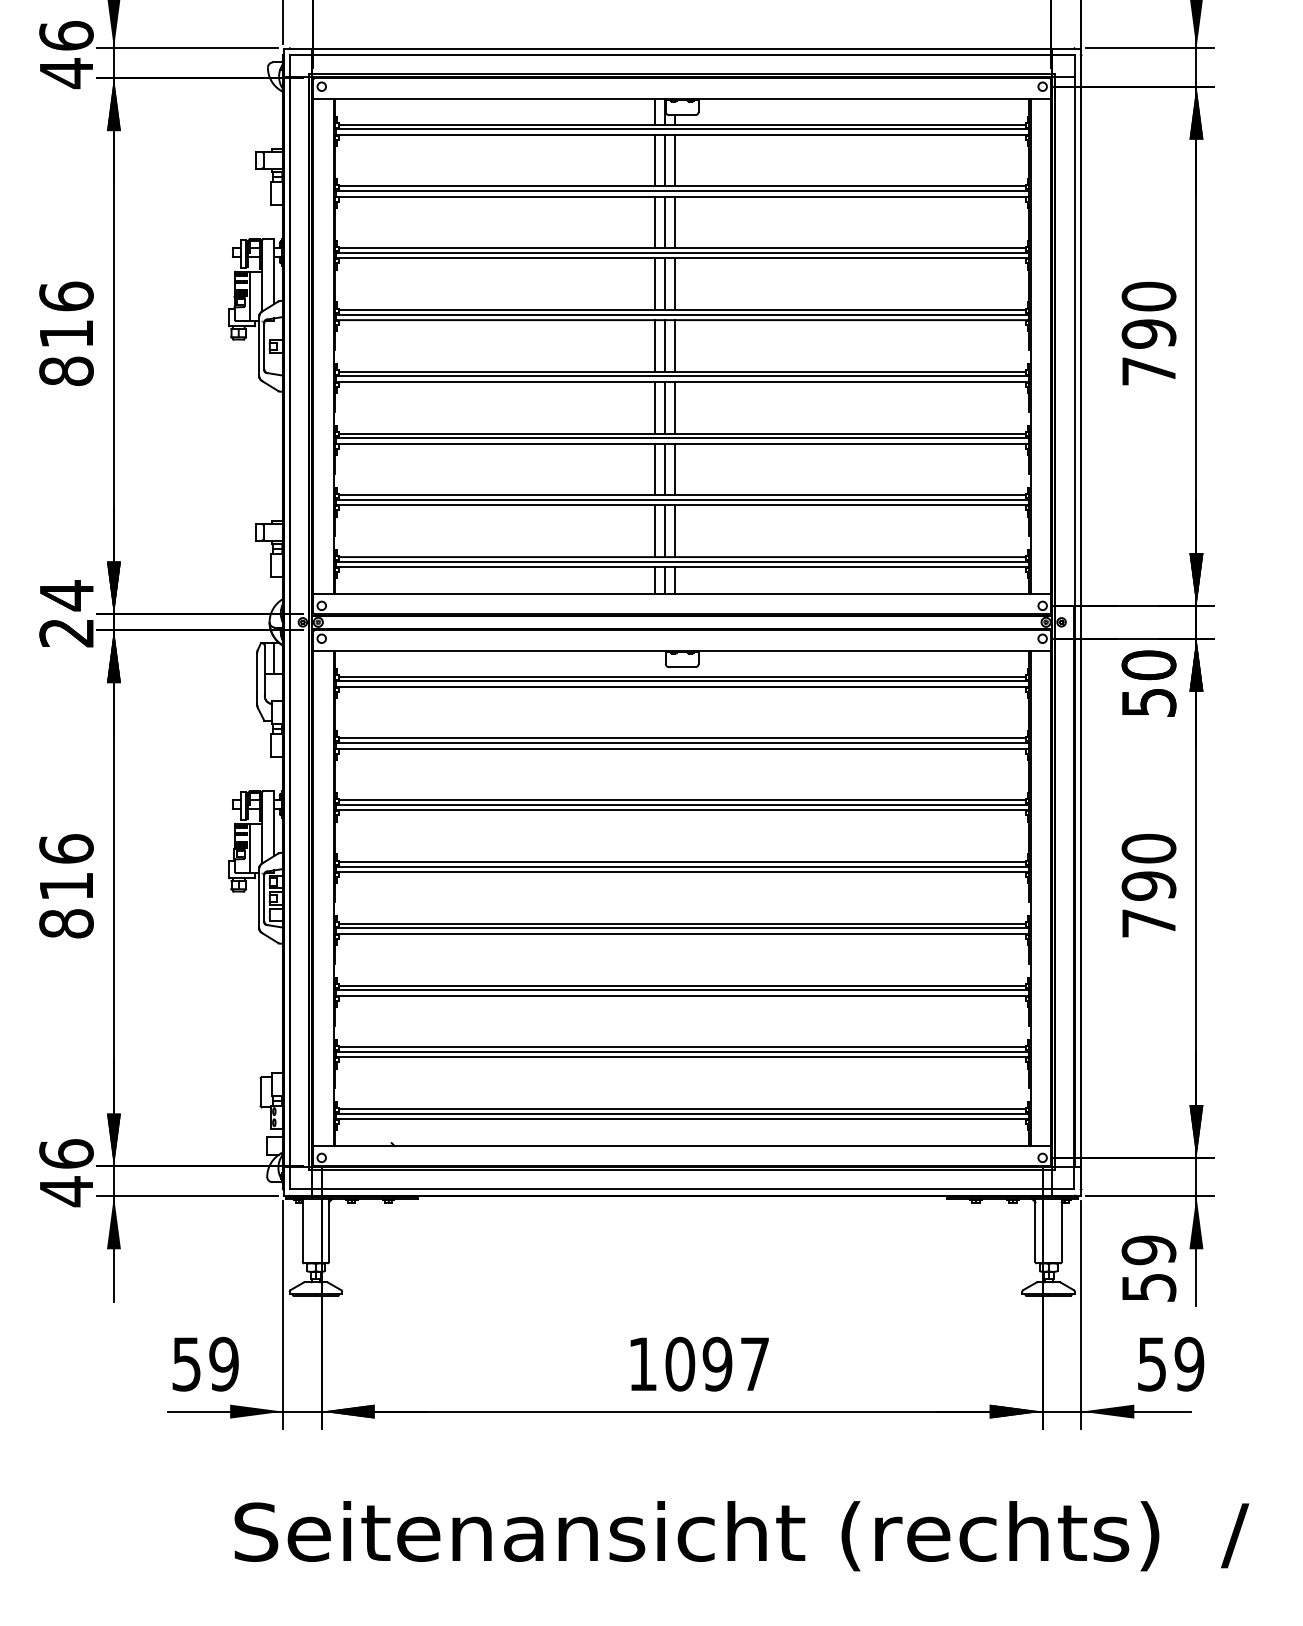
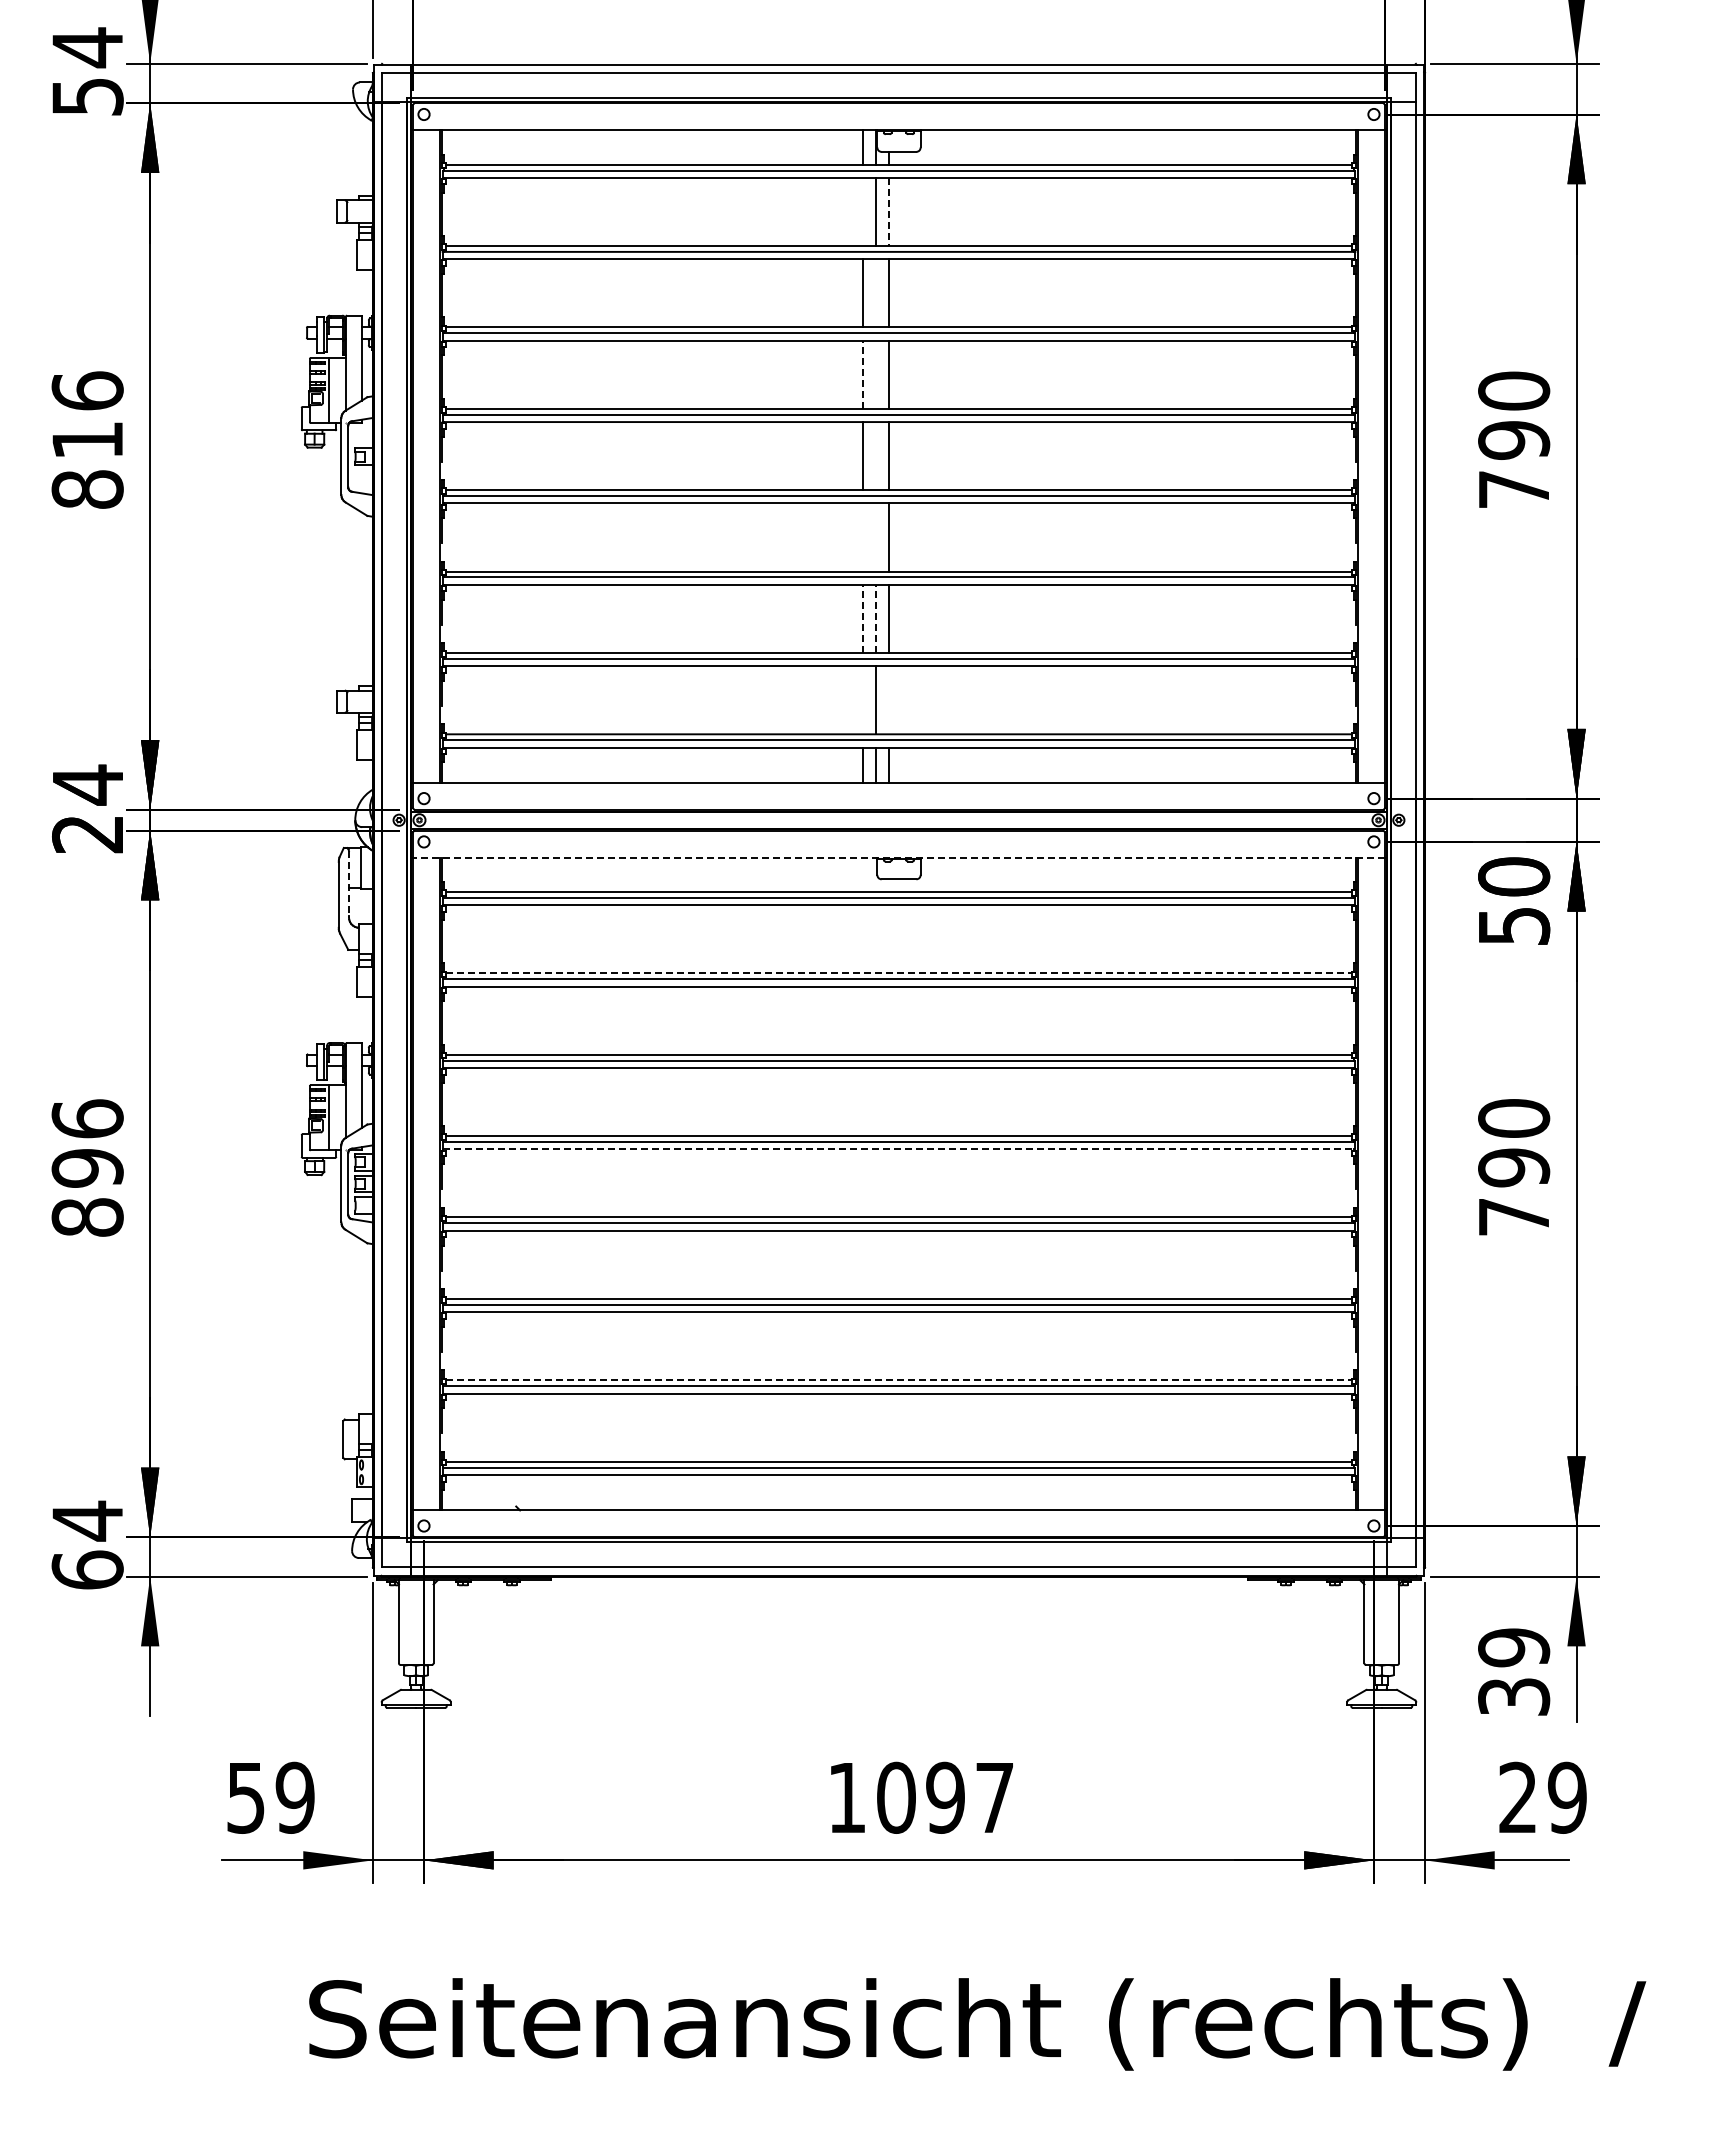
text: (66, 54) -> (87, 72), 46 -> 54
line: (655, 160) -> (863, 211), removed
line: (675, 161) -> (889, 212), solid -> dashed
line: (665, 222) -> (876, 293), removed
line: (655, 284) -> (863, 374), solid -> dashed
line: (665, 284) -> (876, 374), removed
line: (665, 346) -> (876, 456), removed
line: (655, 407) -> (863, 537), removed
line: (665, 407) -> (876, 537), removed
line: (655, 469) -> (863, 618), solid -> dashed
line: (665, 469) -> (876, 618), solid -> dashed
line: (655, 531) -> (863, 700), removed
line: (675, 531) -> (889, 700), removed
line: (681, 650) -> (898, 857), solid -> dashed
line: (265, 671) -> (349, 884), solid -> dashed
line: (681, 738) -> (898, 973), solid -> dashed
line: (682, 872) -> (899, 1149), solid -> dashed
text: (66, 886) -> (87, 1168), 816 -> 896
line: (681, 1047) -> (898, 1380), solid -> dashed
text: (66, 1172) -> (87, 1545), 46 -> 64
text: (1148, 1287) -> (1513, 1696), 59 -> 39
text: (1151, 1363) -> (1517, 1797), 59 -> 29

